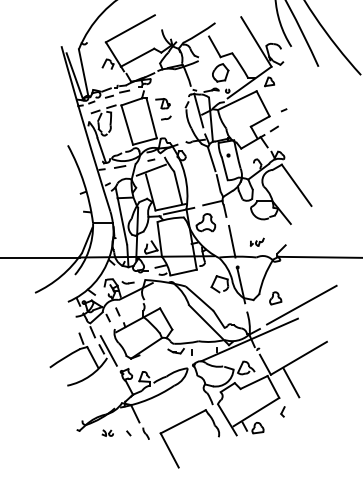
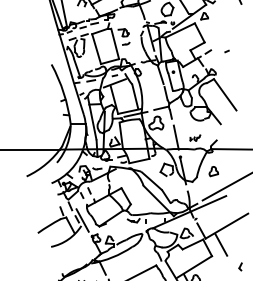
line: (283, 110) -> (226, 51), moved
part: (275, 298) -> (213, 171), moved
part: (282, 411) -> (240, 266), moved

